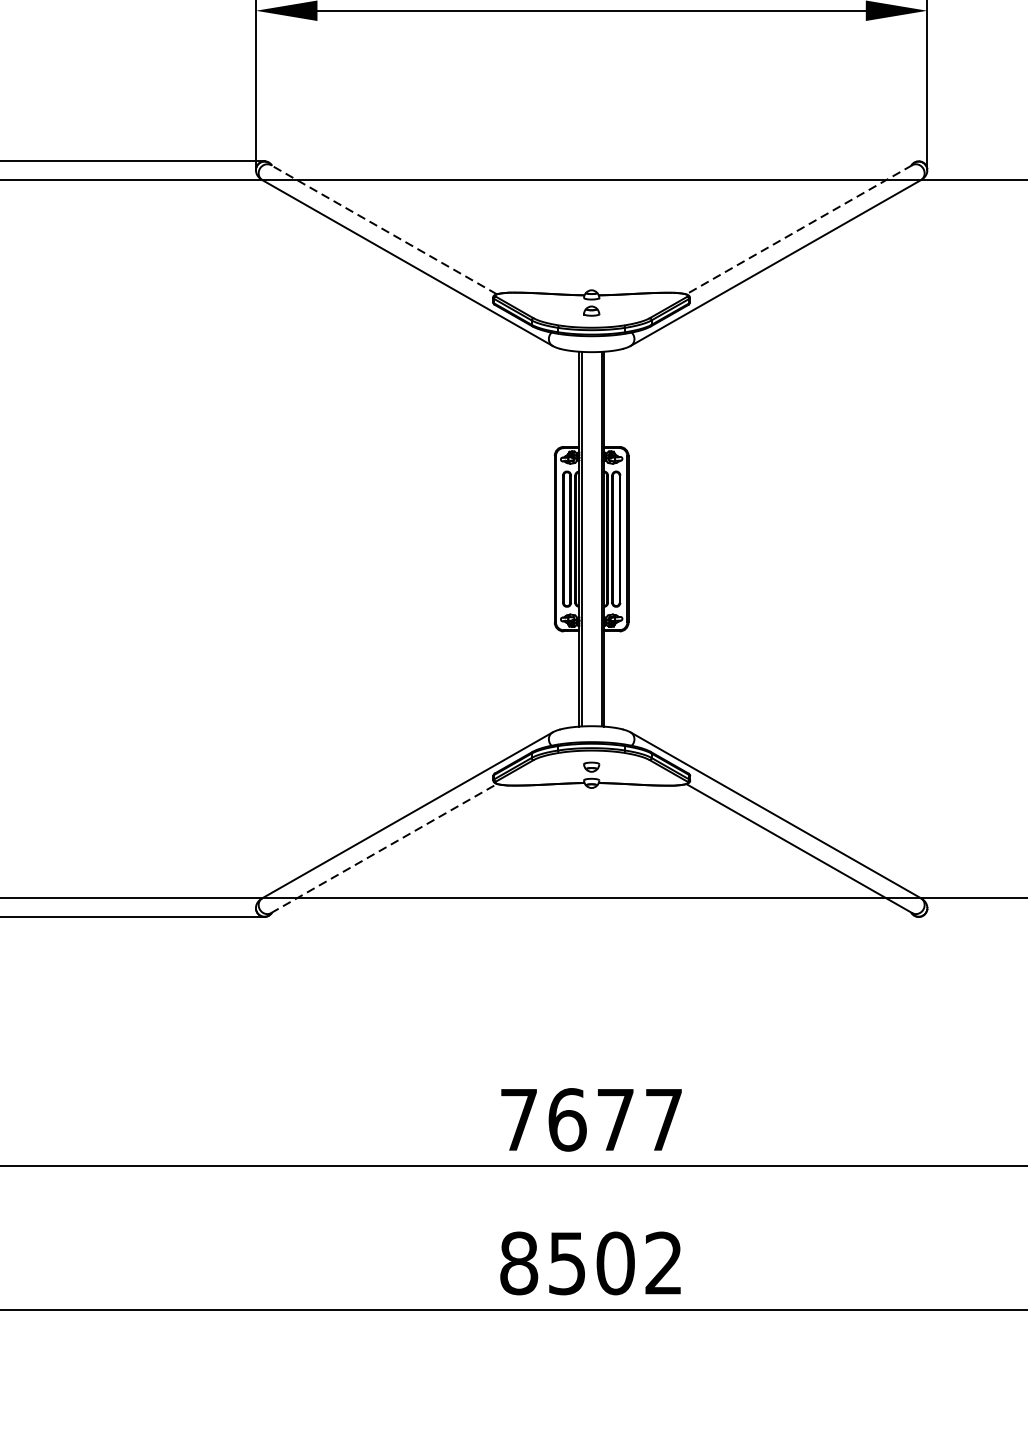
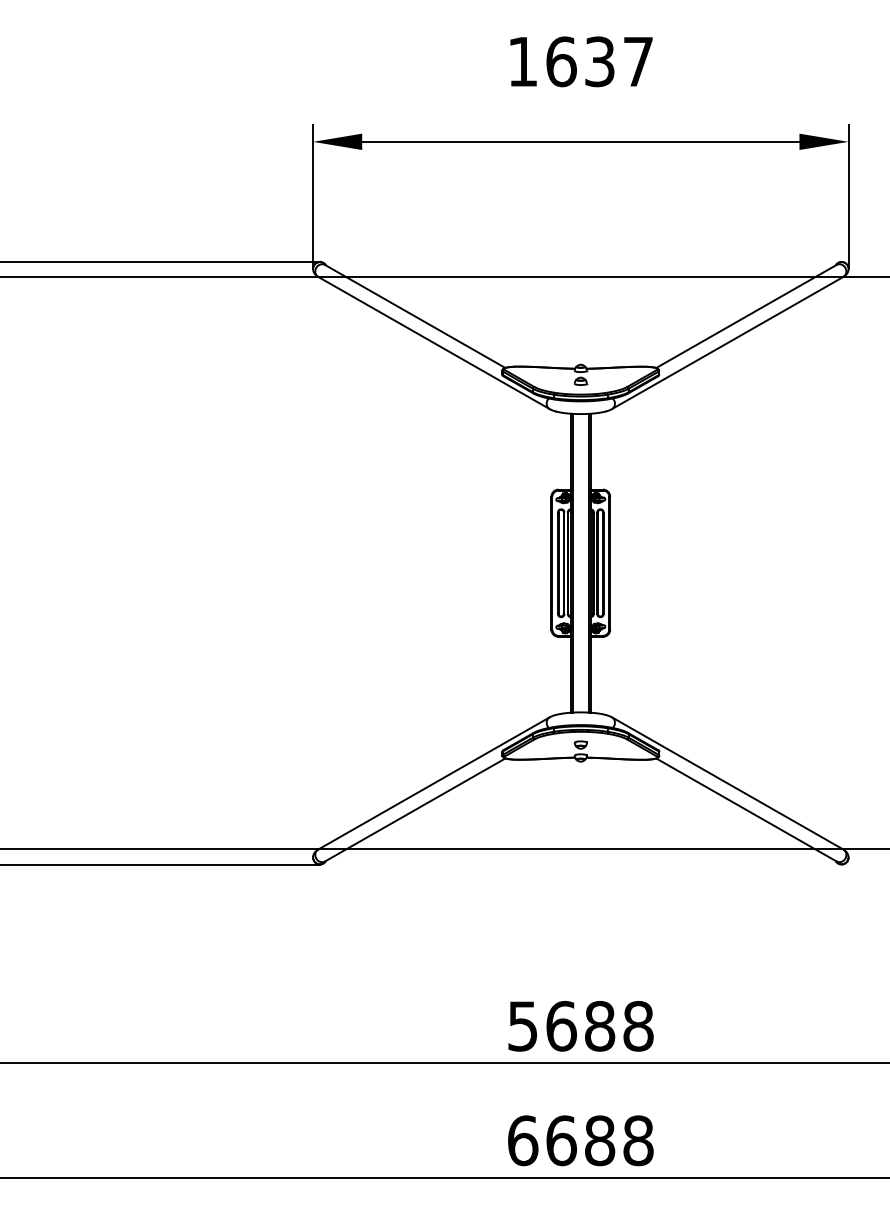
line: (384, 229) -> (415, 316), dashed -> solid
line: (799, 229) -> (746, 316), dashed -> solid
line: (384, 848) -> (415, 809), dashed -> solid
text: (591, 1118) -> (580, 1025), 7677 -> 5688
text: (591, 1263) -> (580, 1140), 8502 -> 6688

